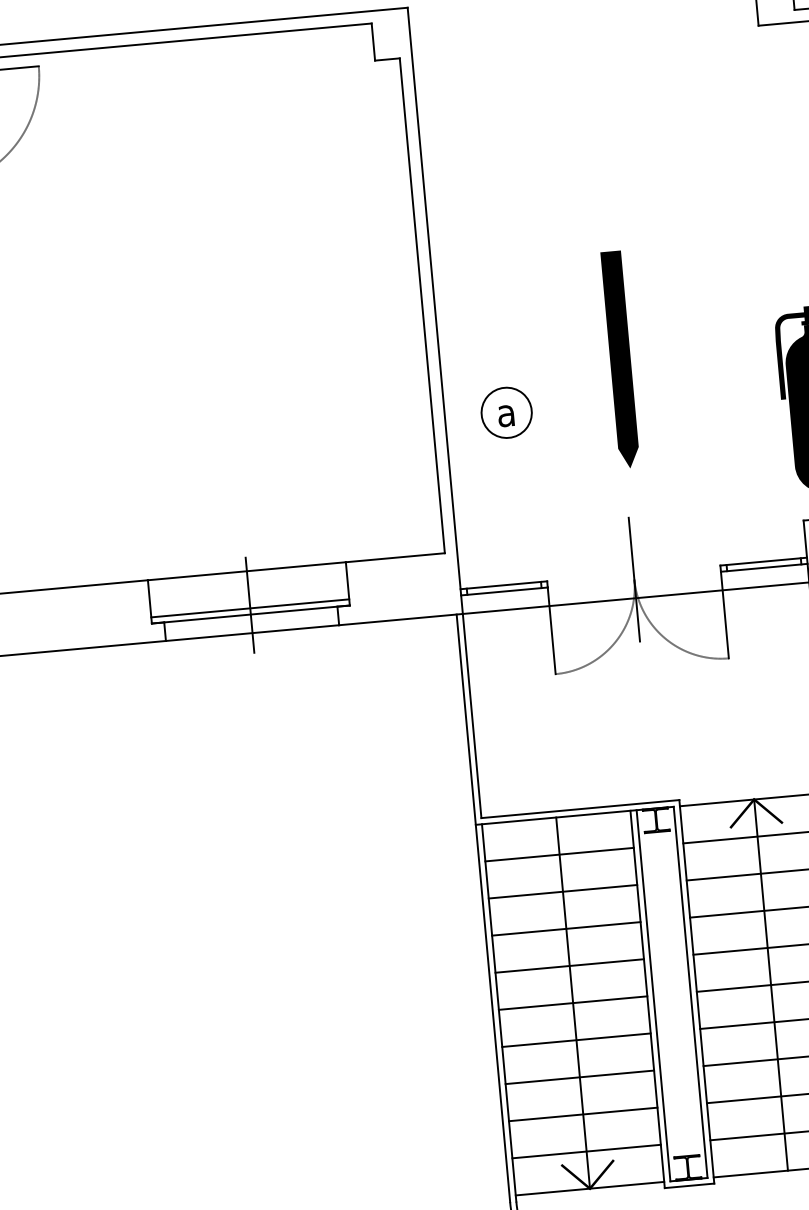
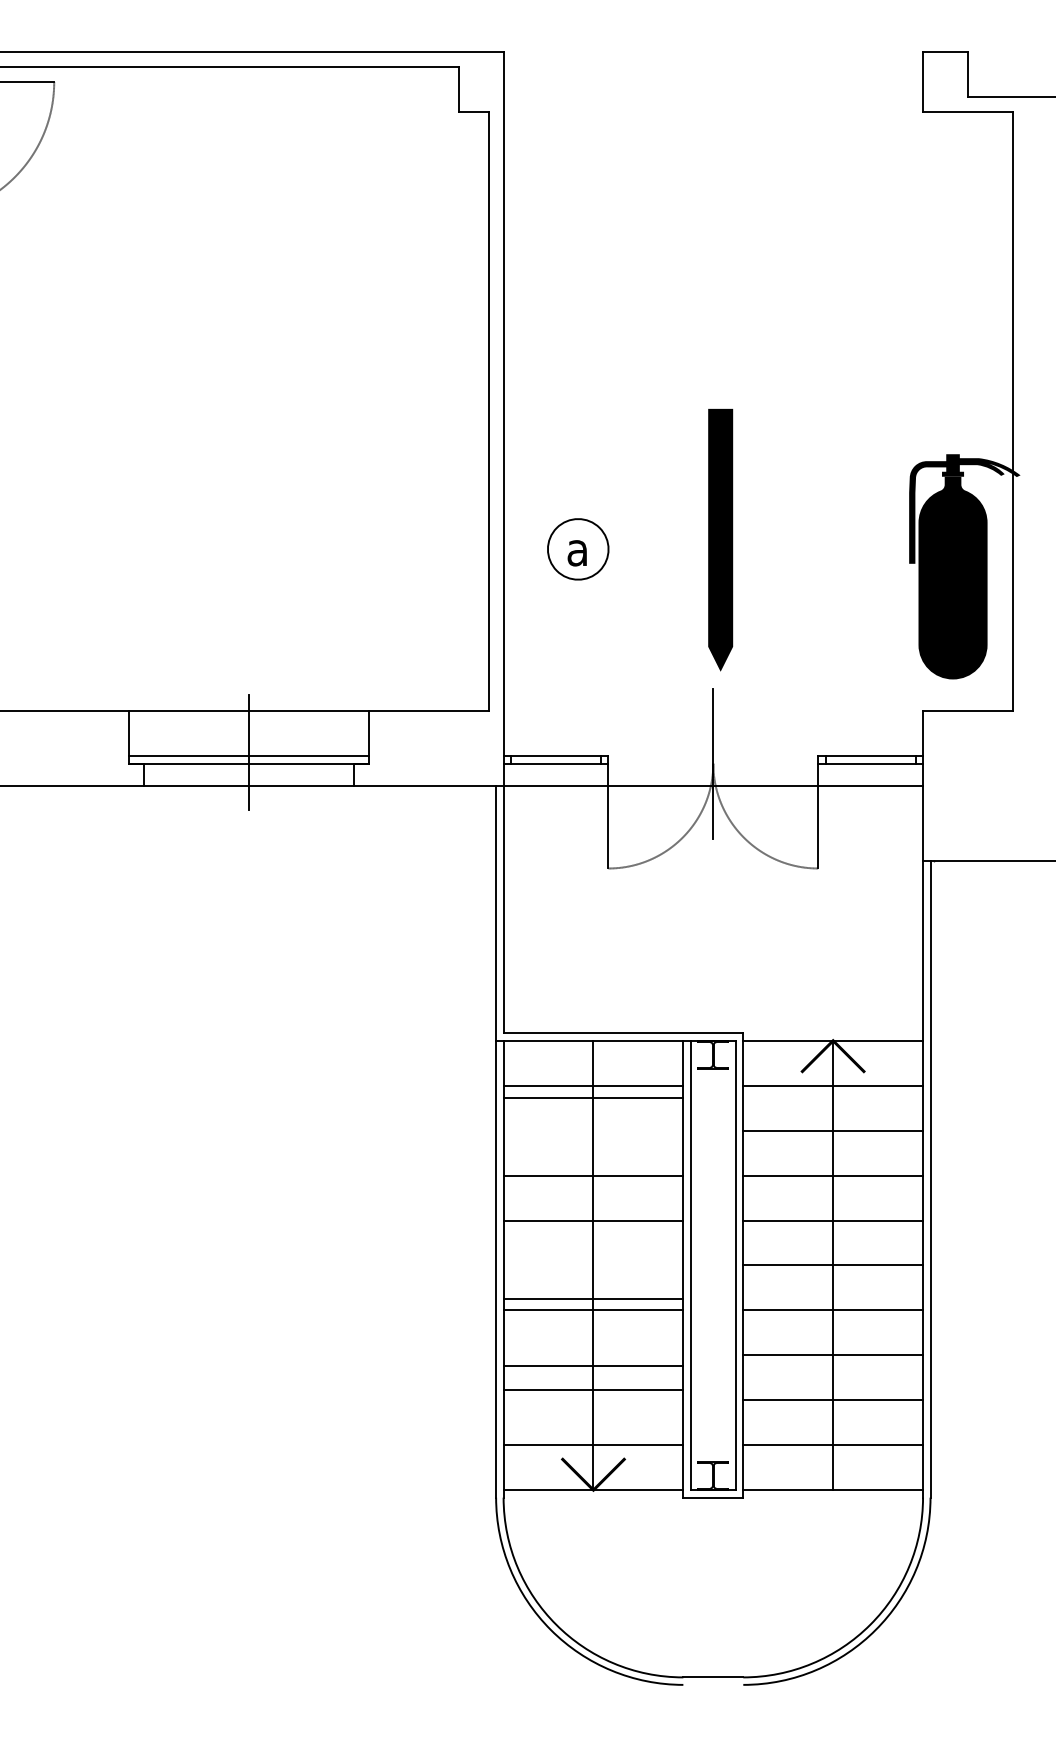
line: (620, 360) -> (720, 540), moved
line: (562, 891) -> (593, 1097), moved
line: (573, 1003) -> (593, 1299), moved
line: (579, 1077) -> (593, 1390), moved
line: (583, 1114) -> (593, 1366), moved

